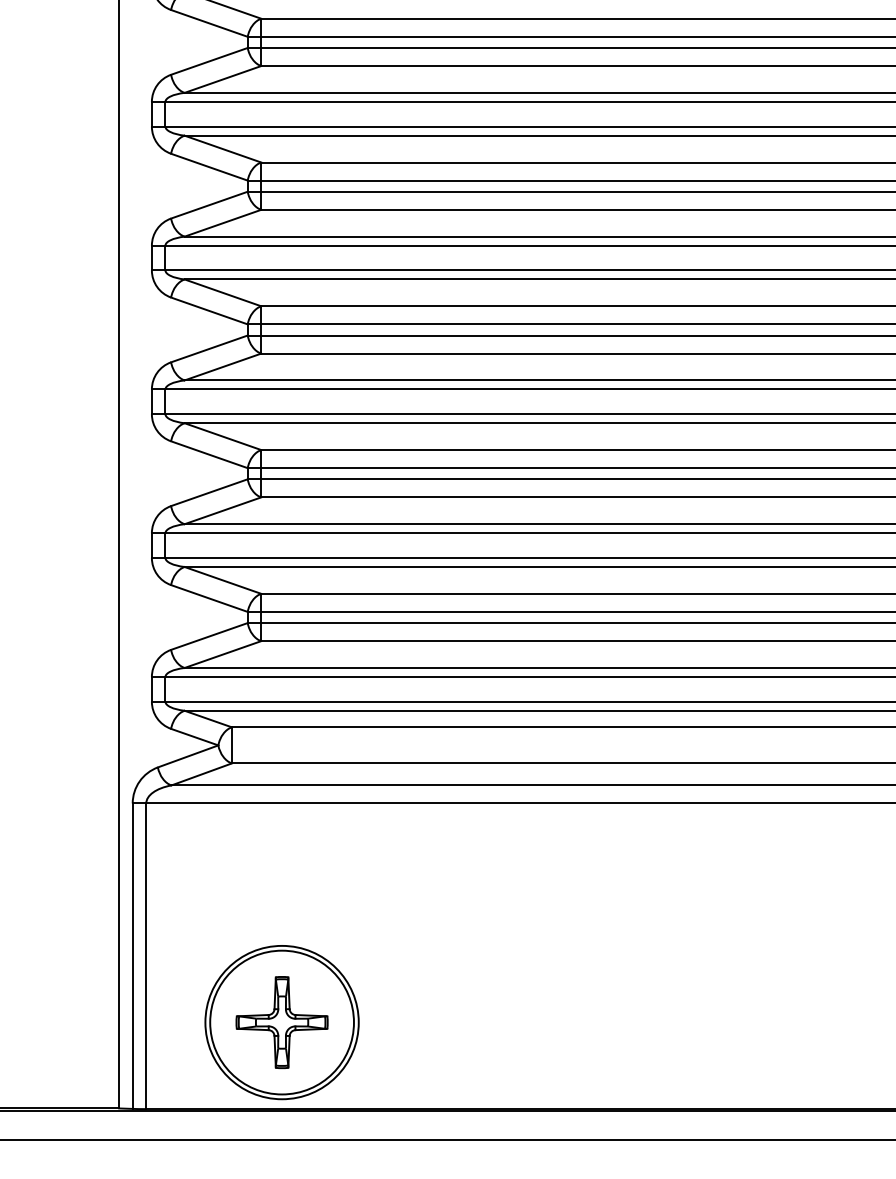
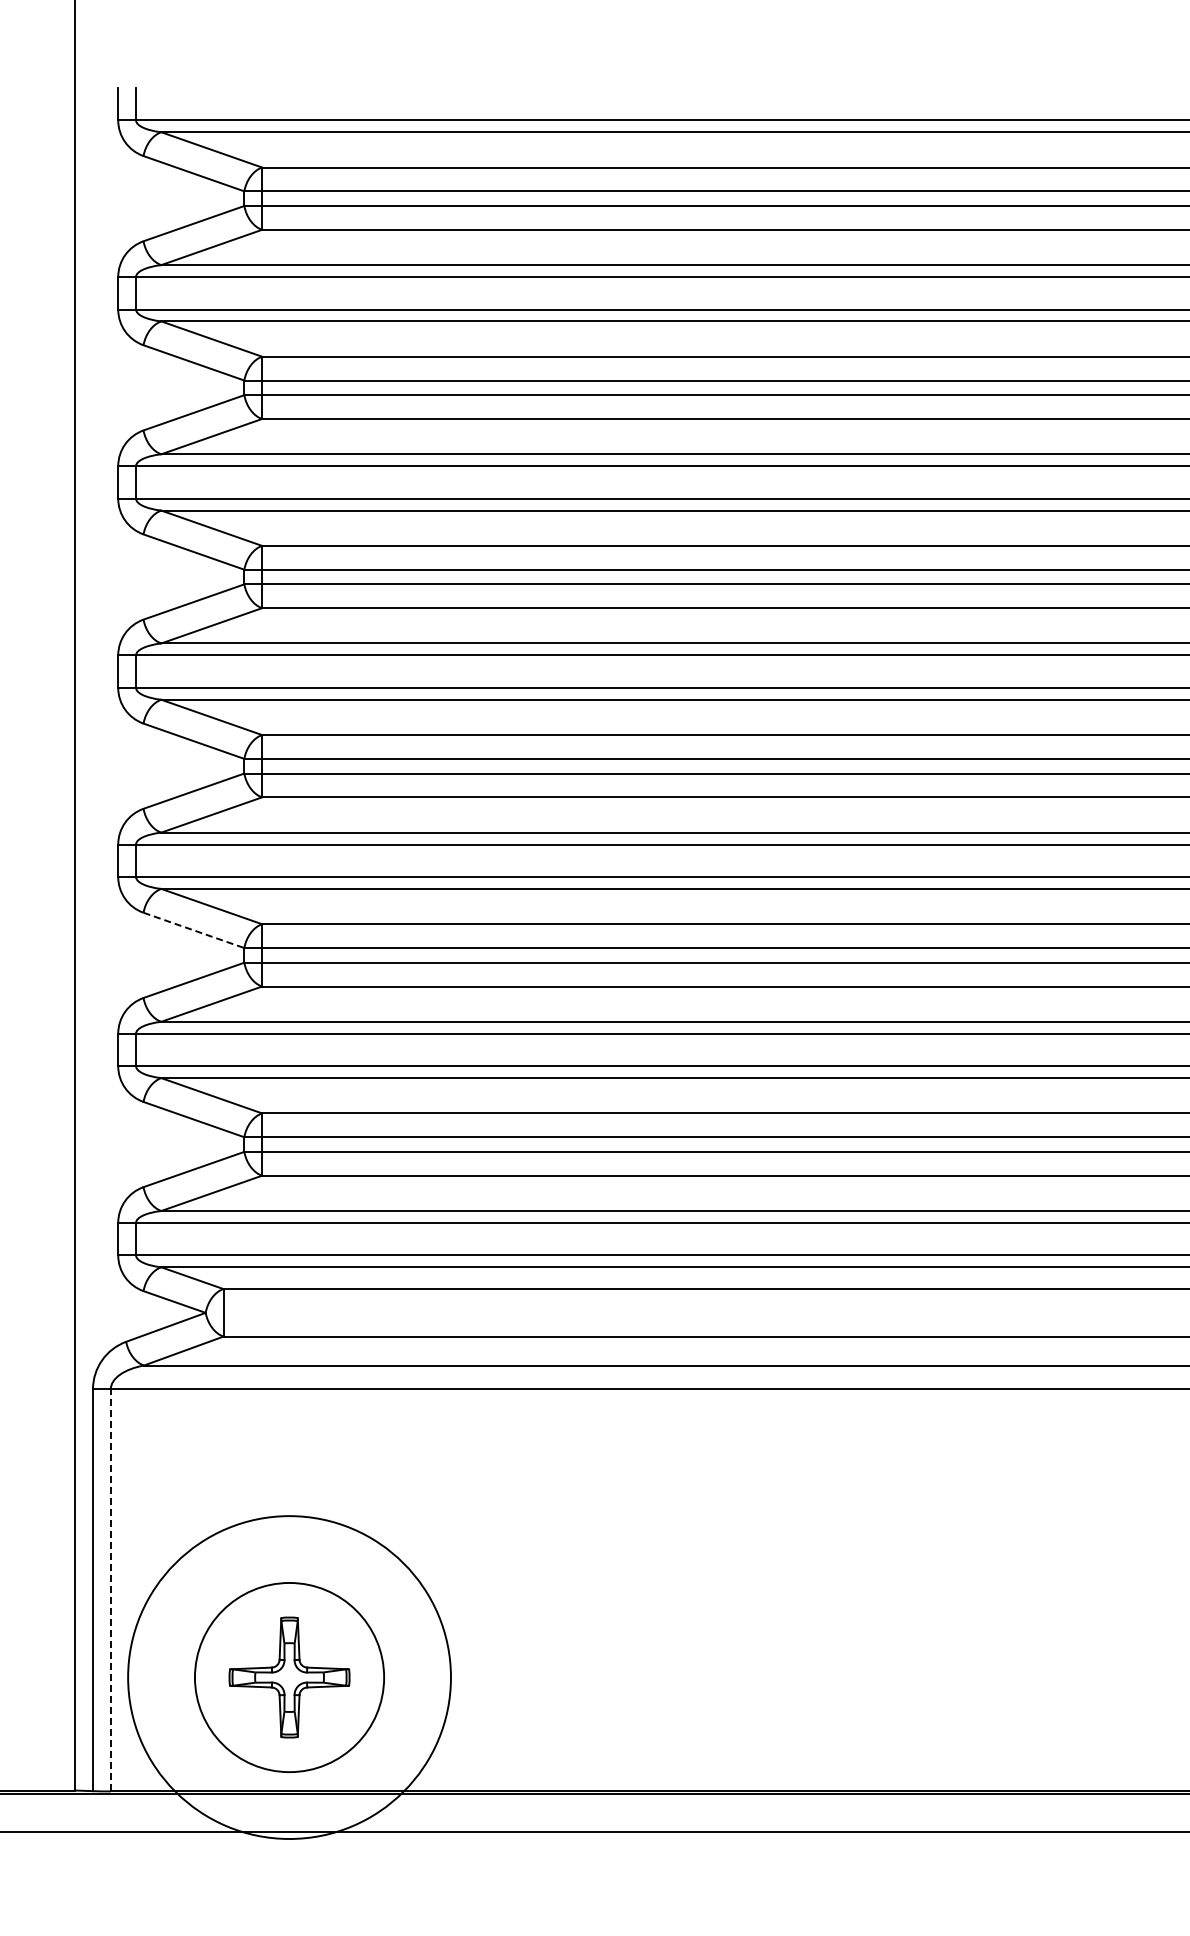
line: (209, 454) -> (194, 930), solid -> dashed
line: (146, 955) -> (110, 1589), solid -> dashed
circle: (282, 1022) -> (289, 1677), size x1.6

